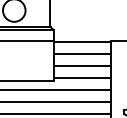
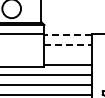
line: (82, 41) -> (68, 34), solid -> dashed
line: (82, 53) -> (68, 44), solid -> dashed
line: (82, 65) -> (68, 54), removed

